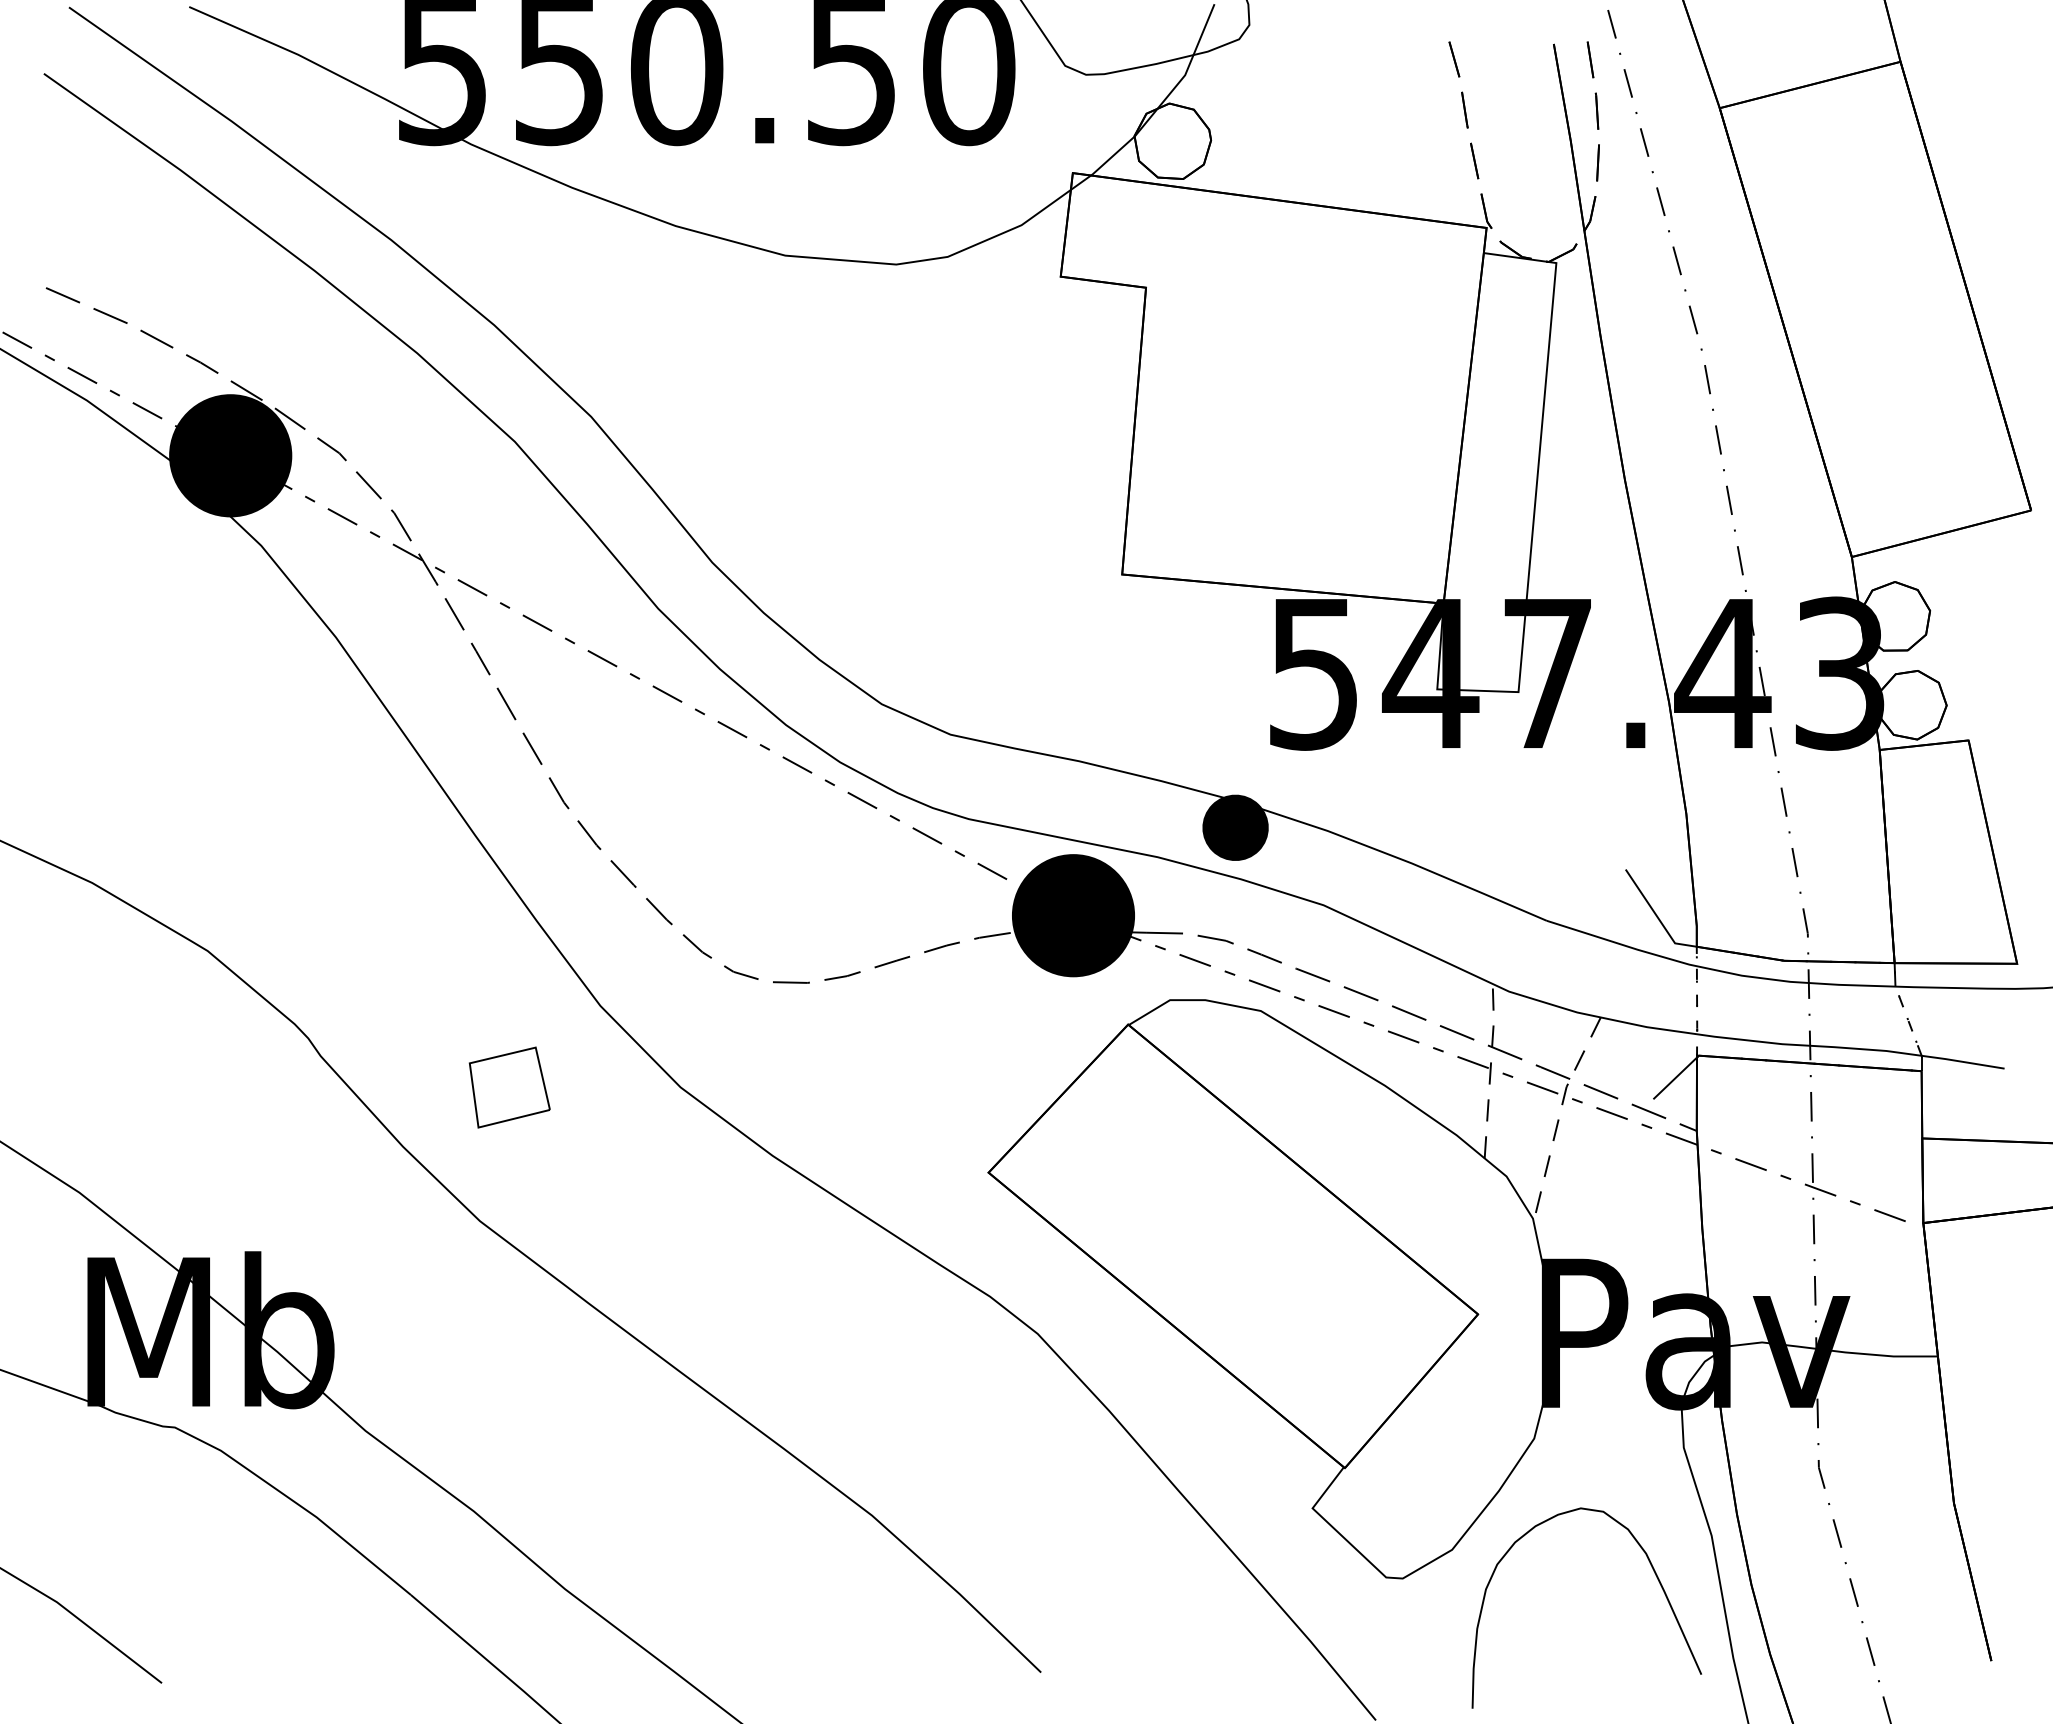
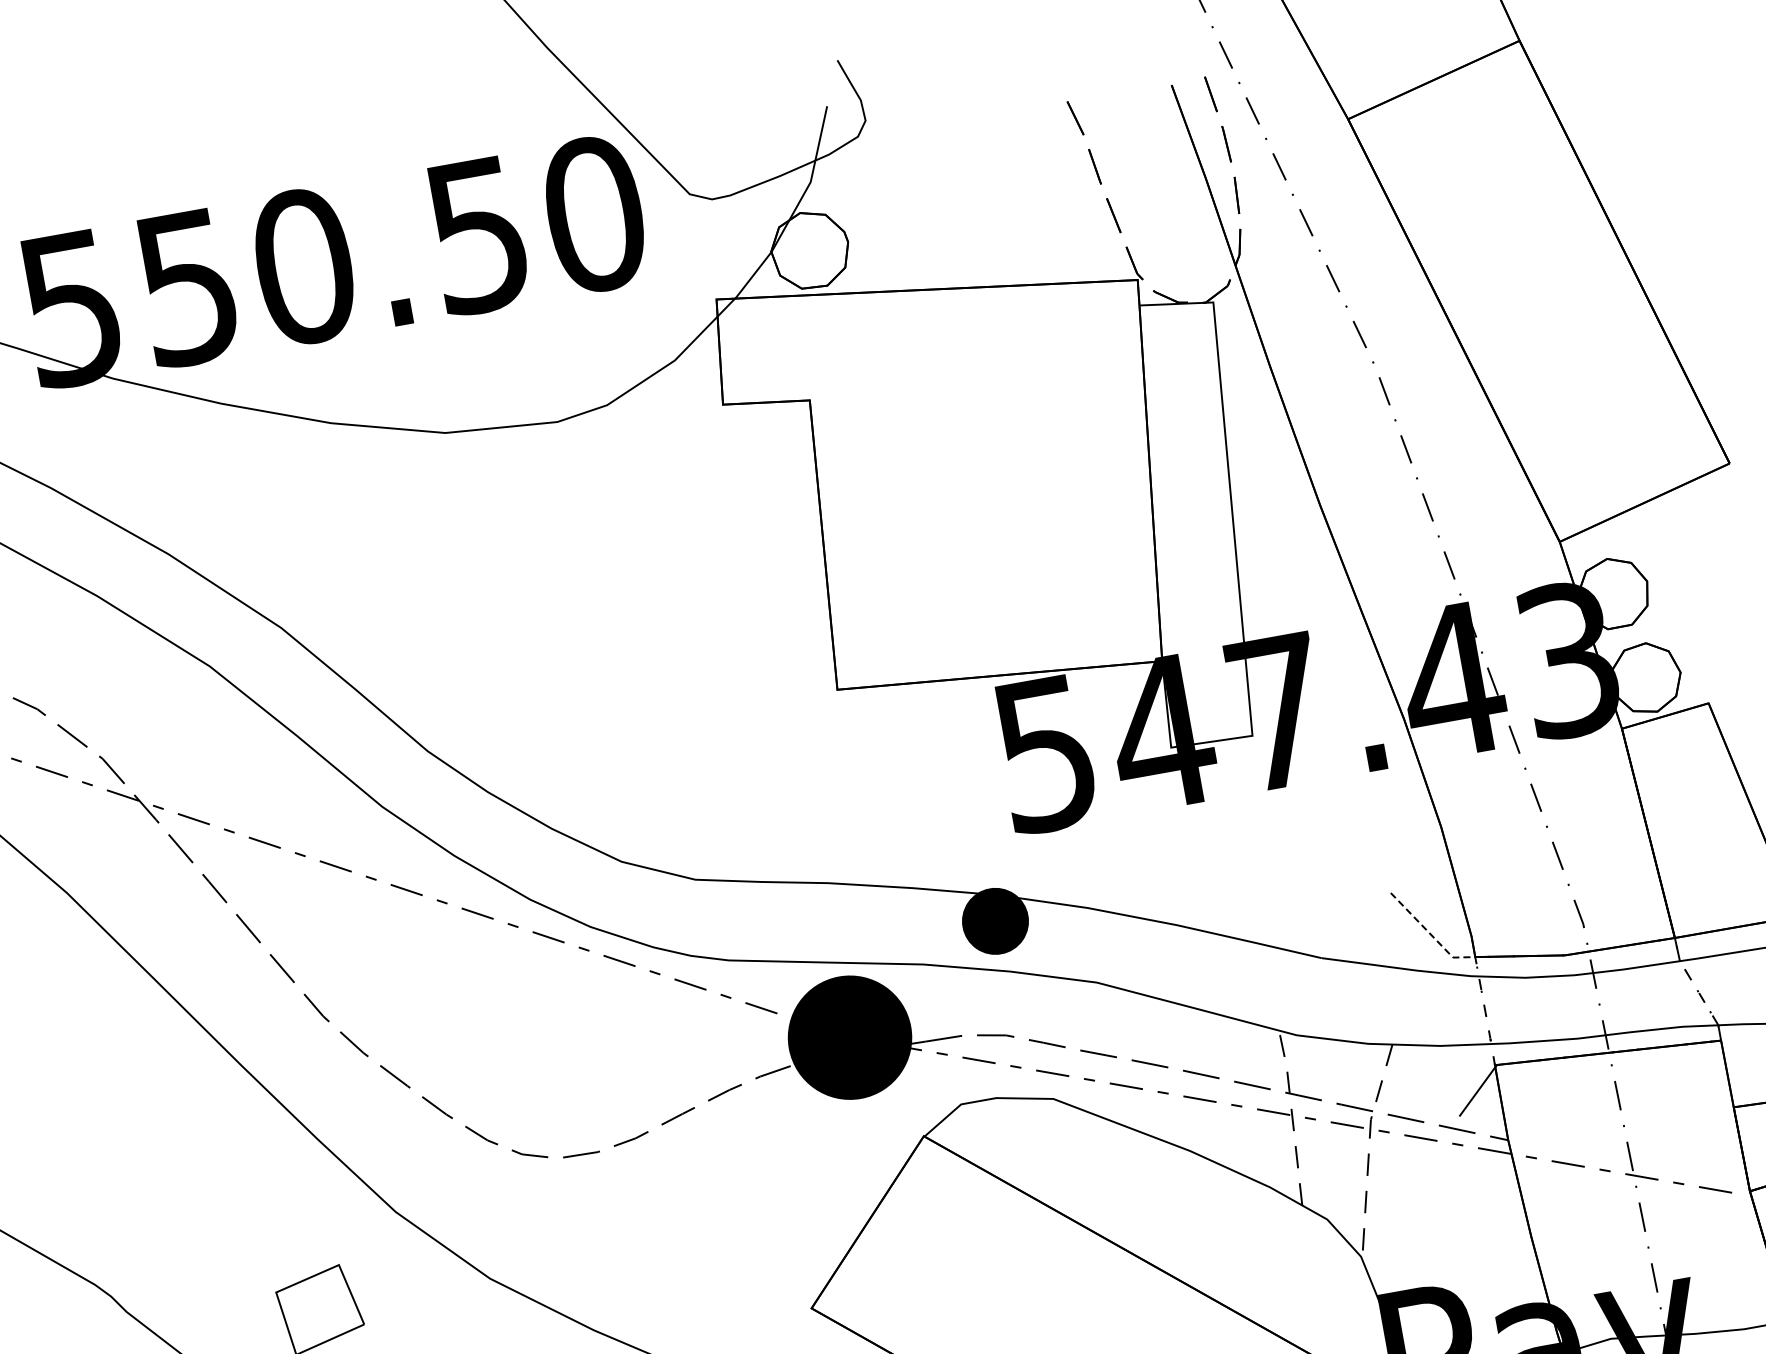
line: (1656, 915) -> (1429, 933), solid -> dashed

